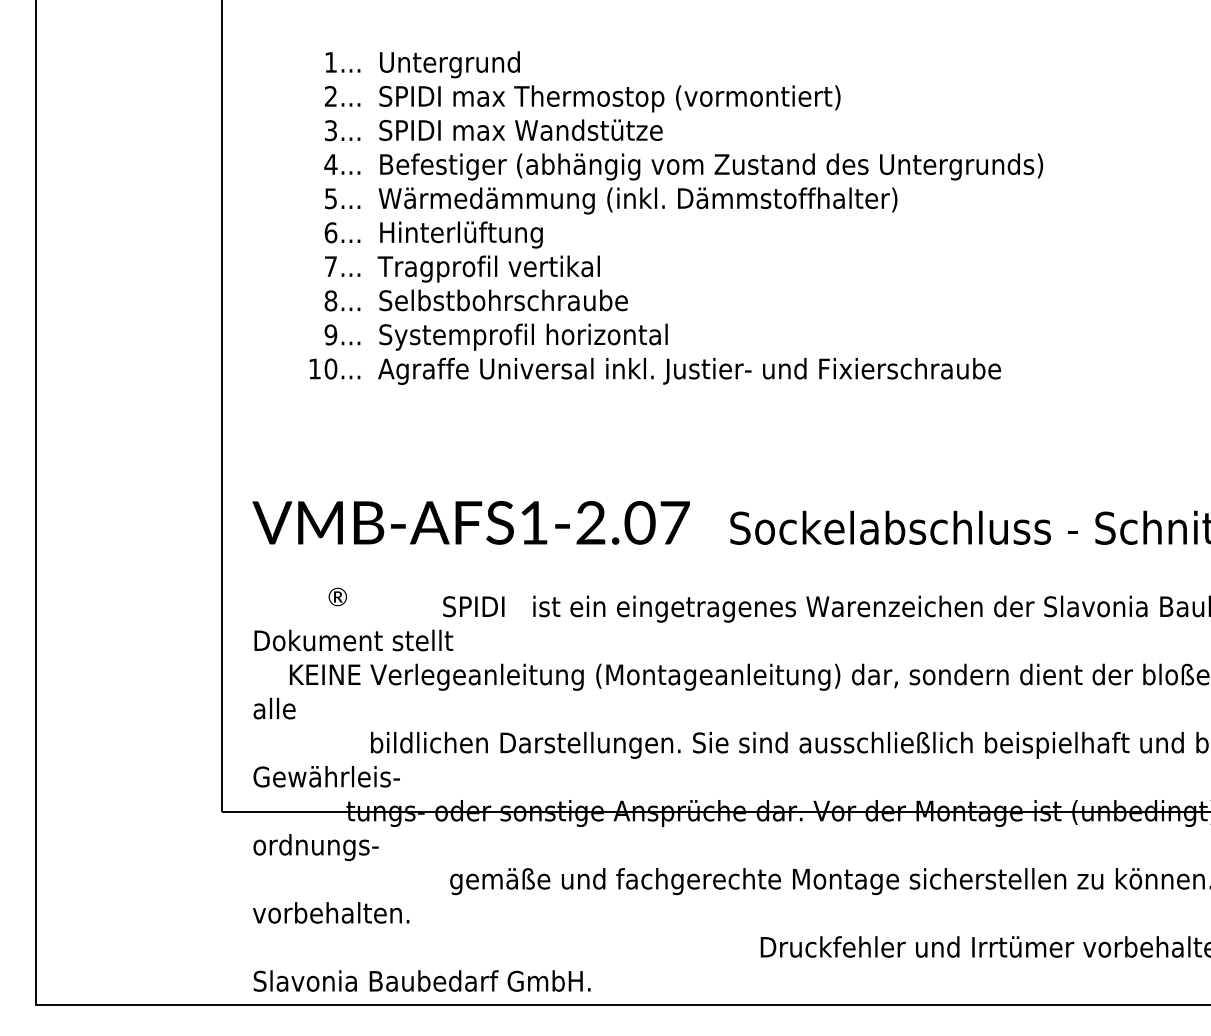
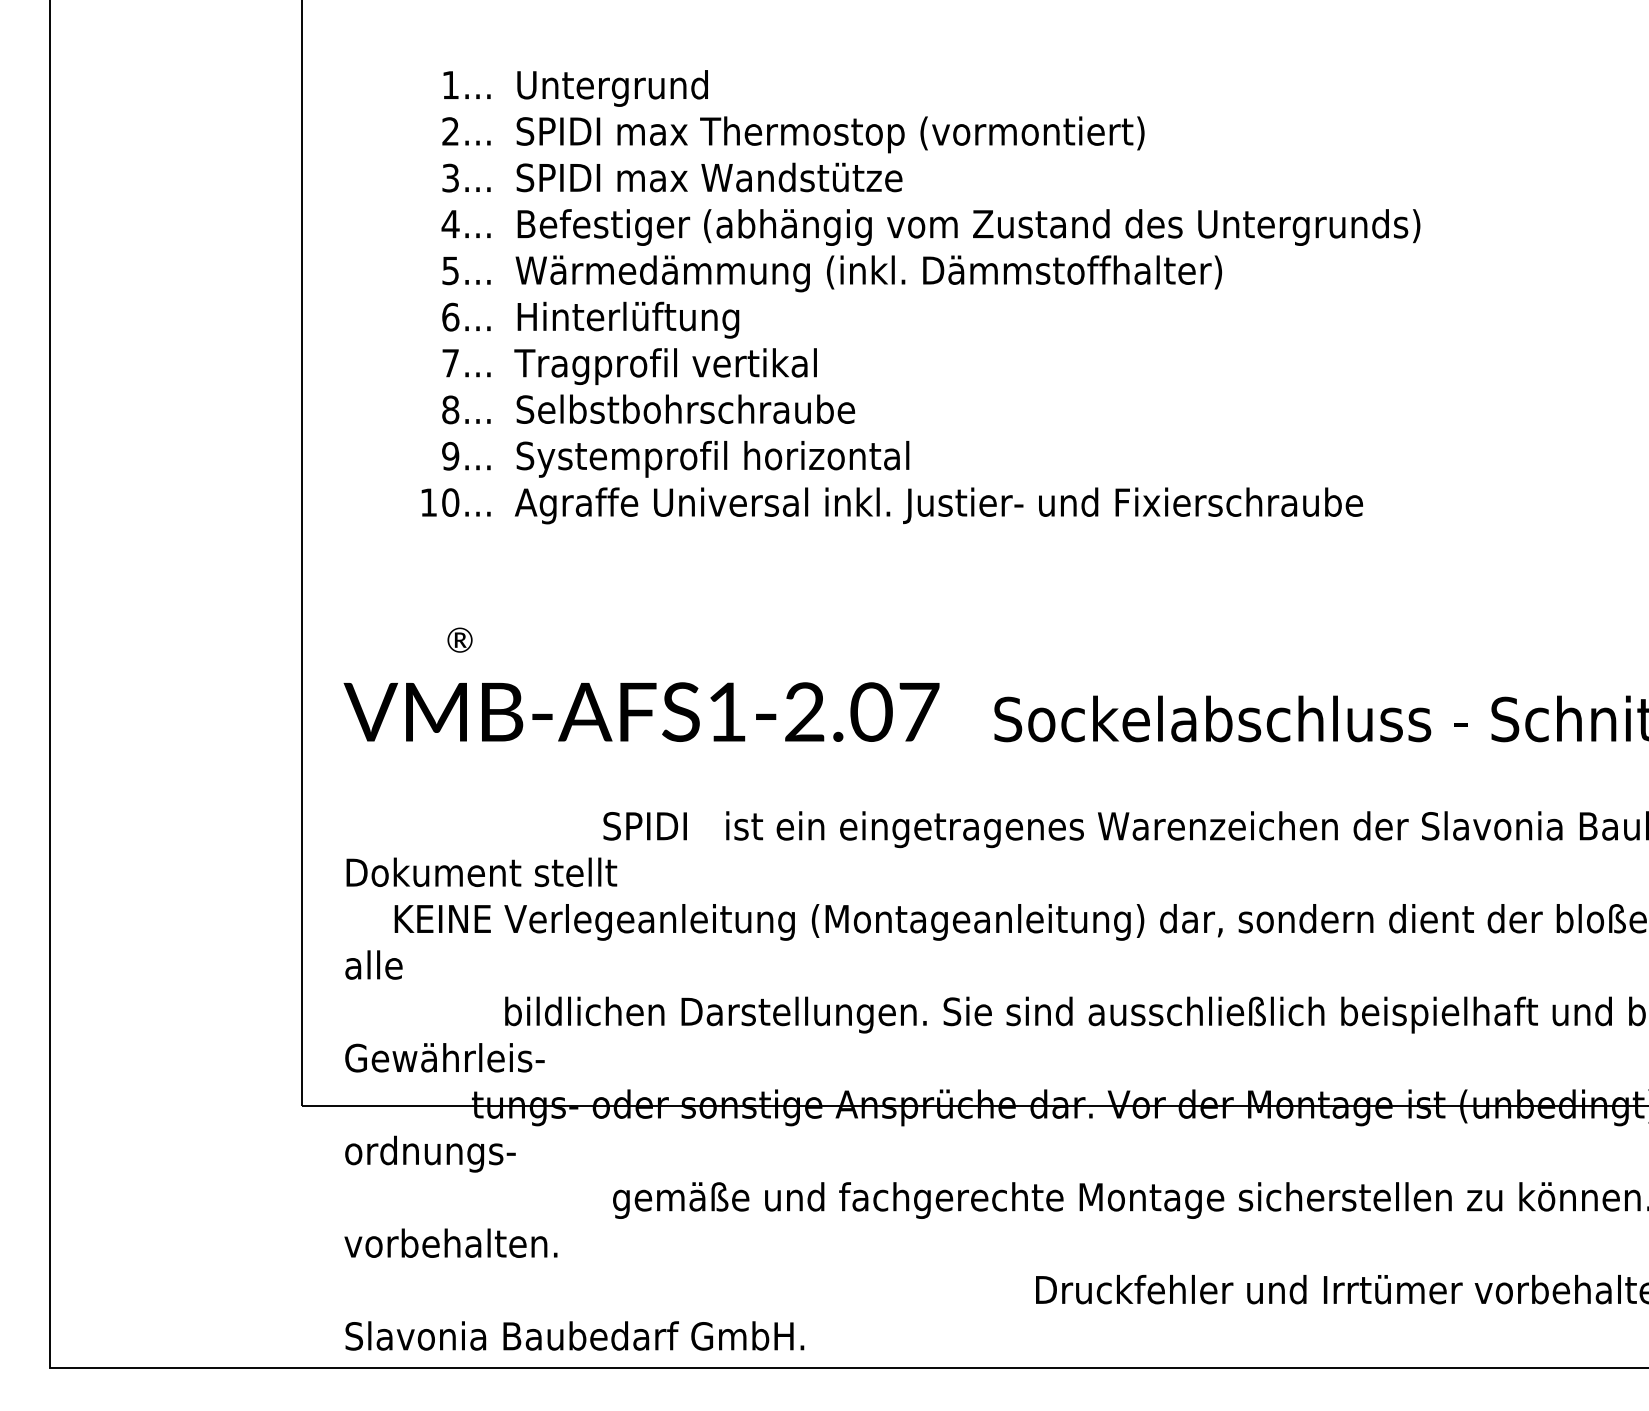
text: (337, 596) -> (459, 639), moved

